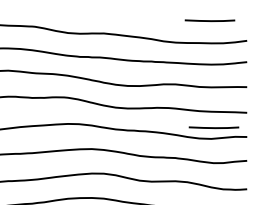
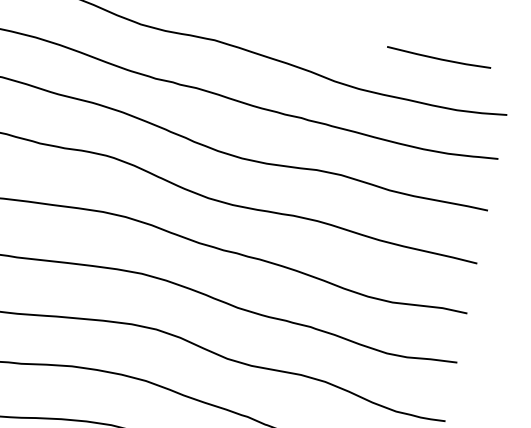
line: (213, 127) -> (401, 279), removed

